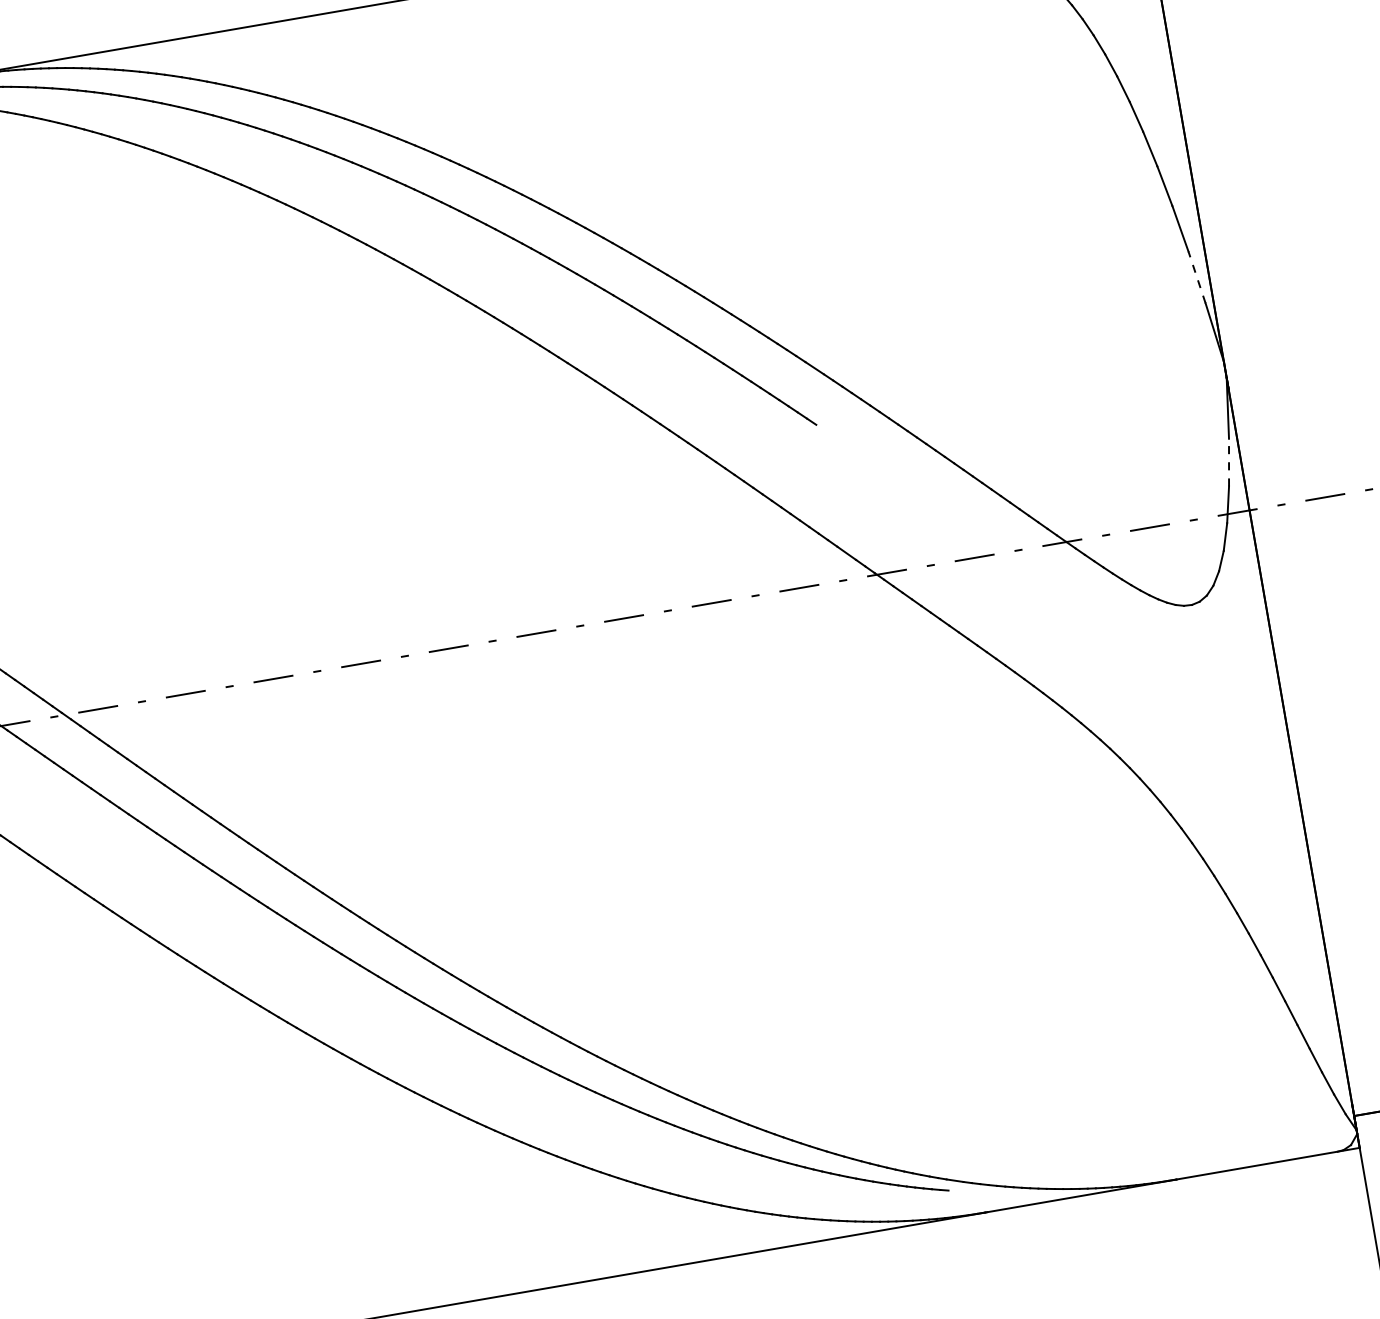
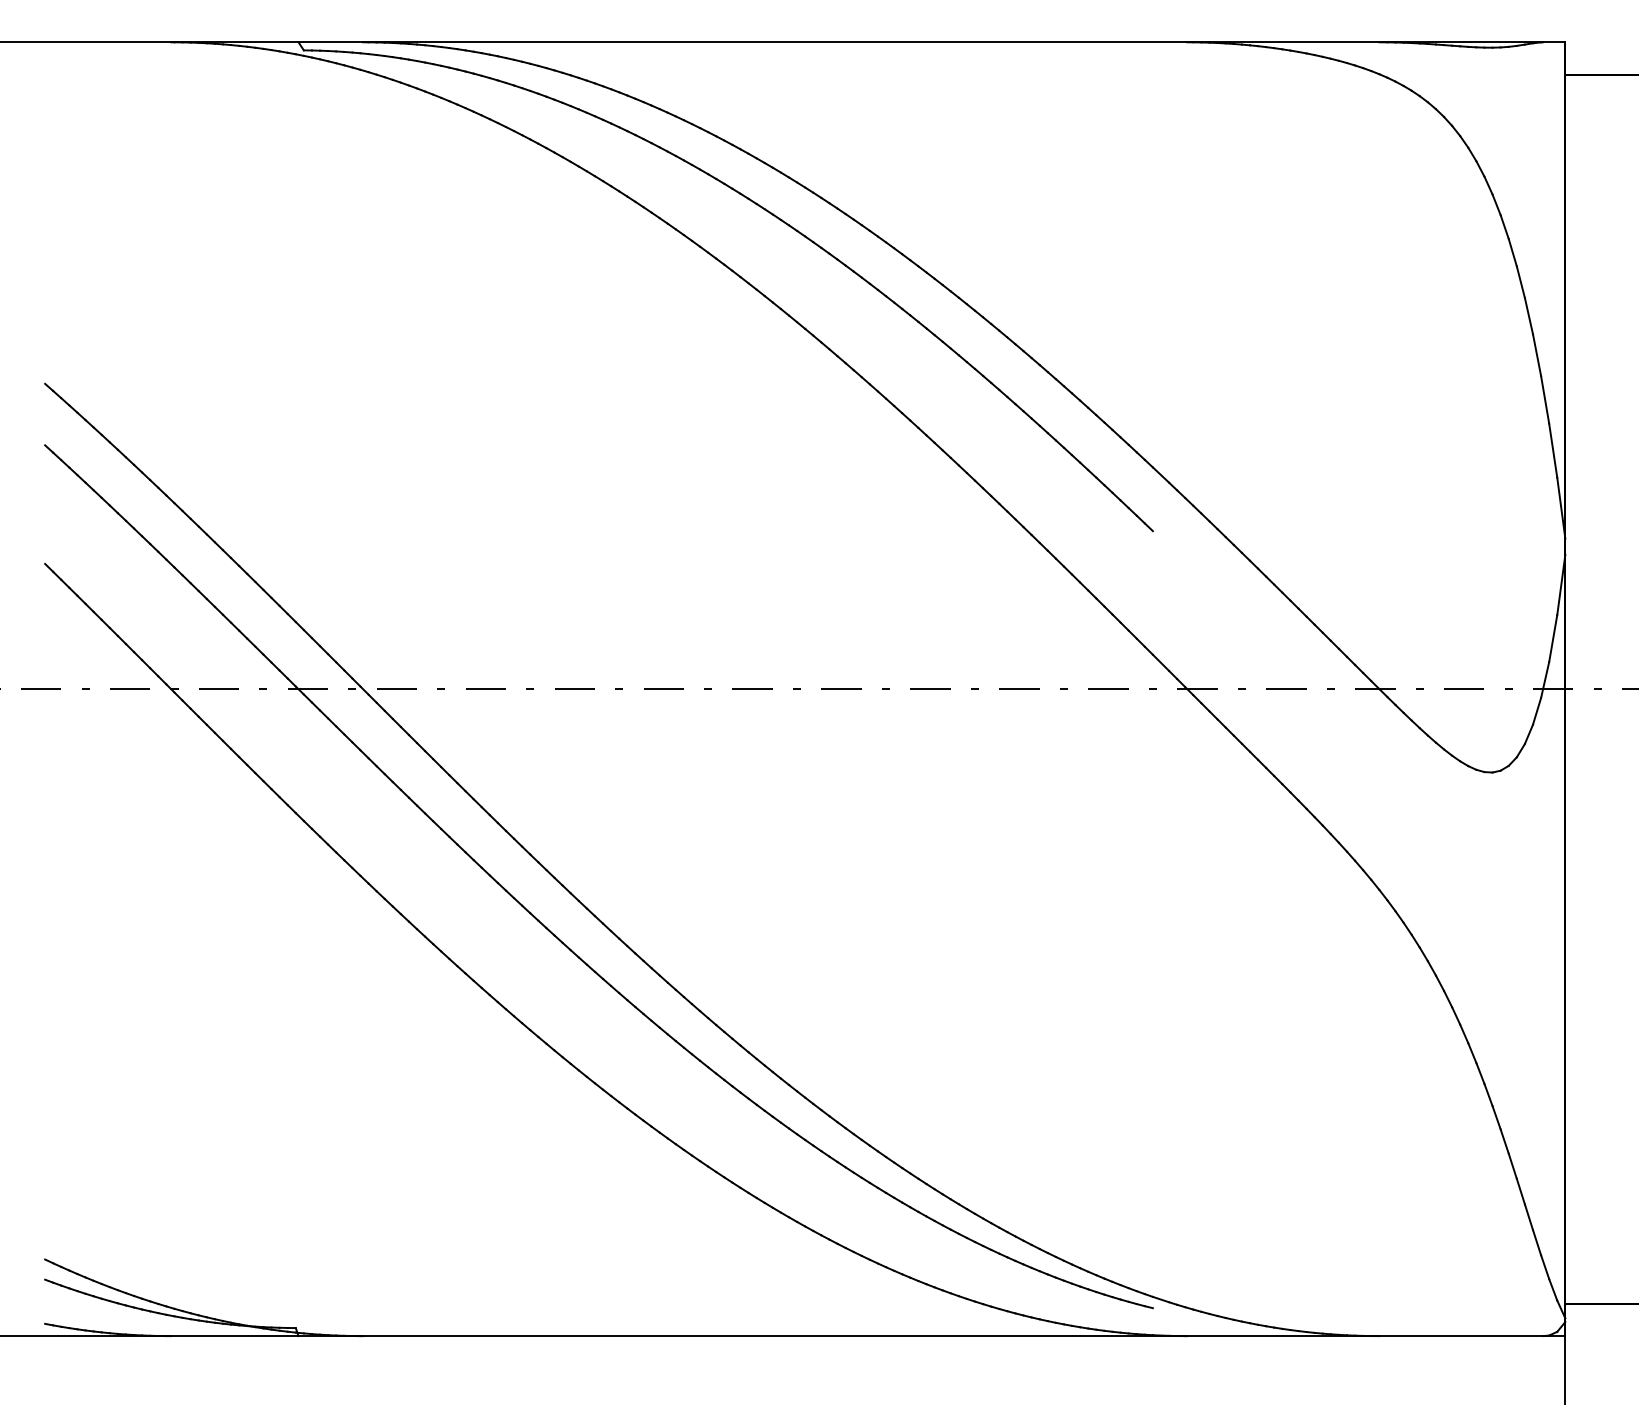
line: (1197, 277) -> (1553, 450), dashed -> solid
line: (1229, 462) -> (1553, 638), dashed -> solid

